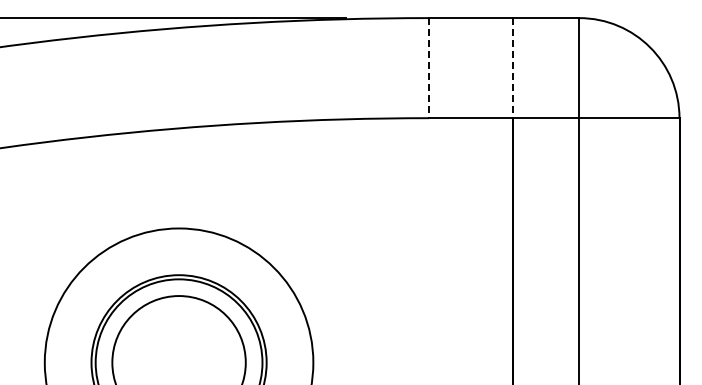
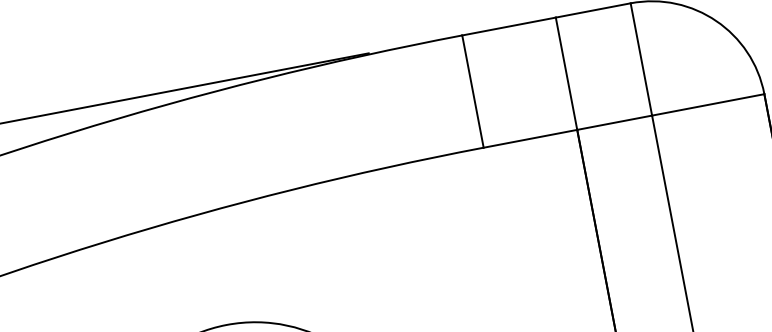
line: (429, 68) -> (473, 91), dashed -> solid
line: (512, 68) -> (566, 74), dashed -> solid

